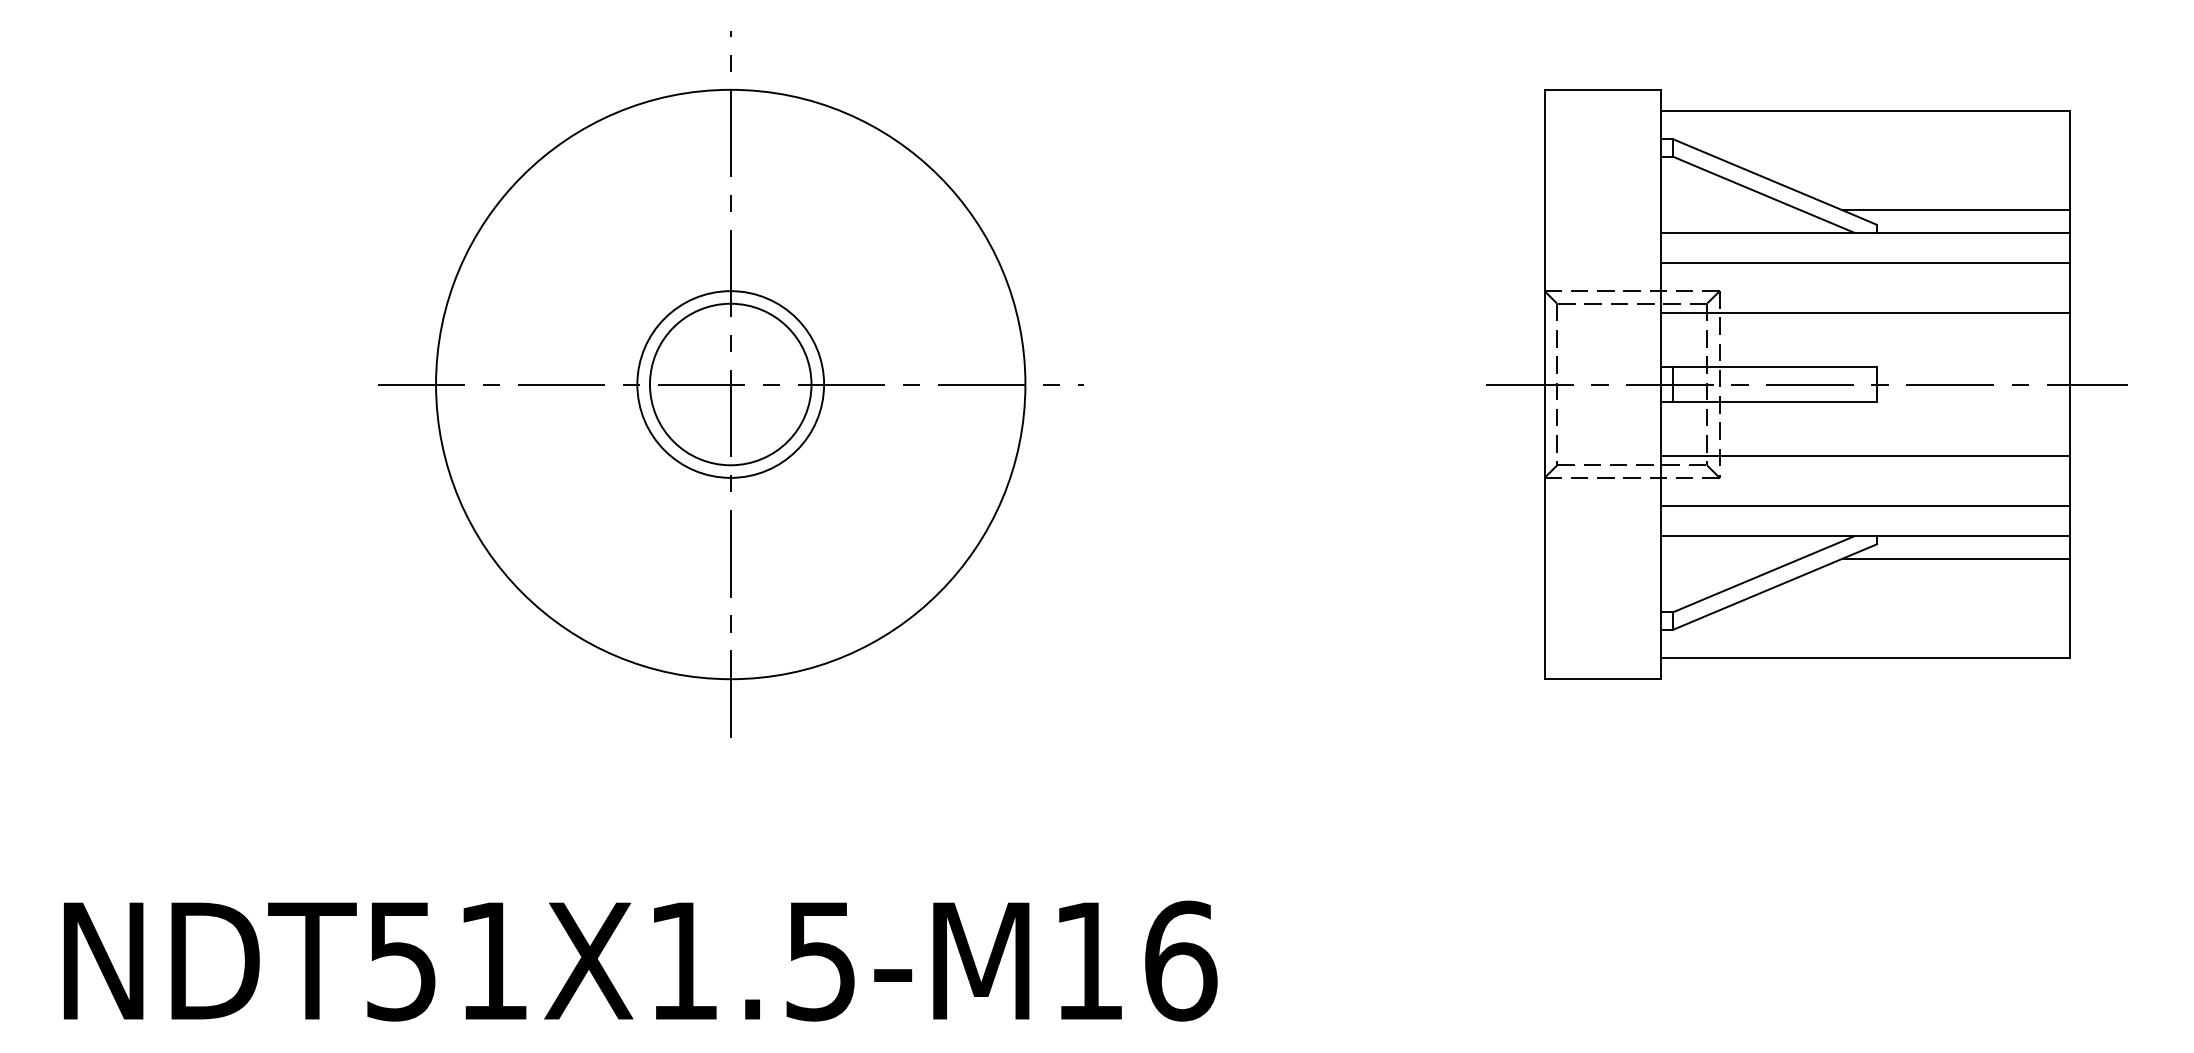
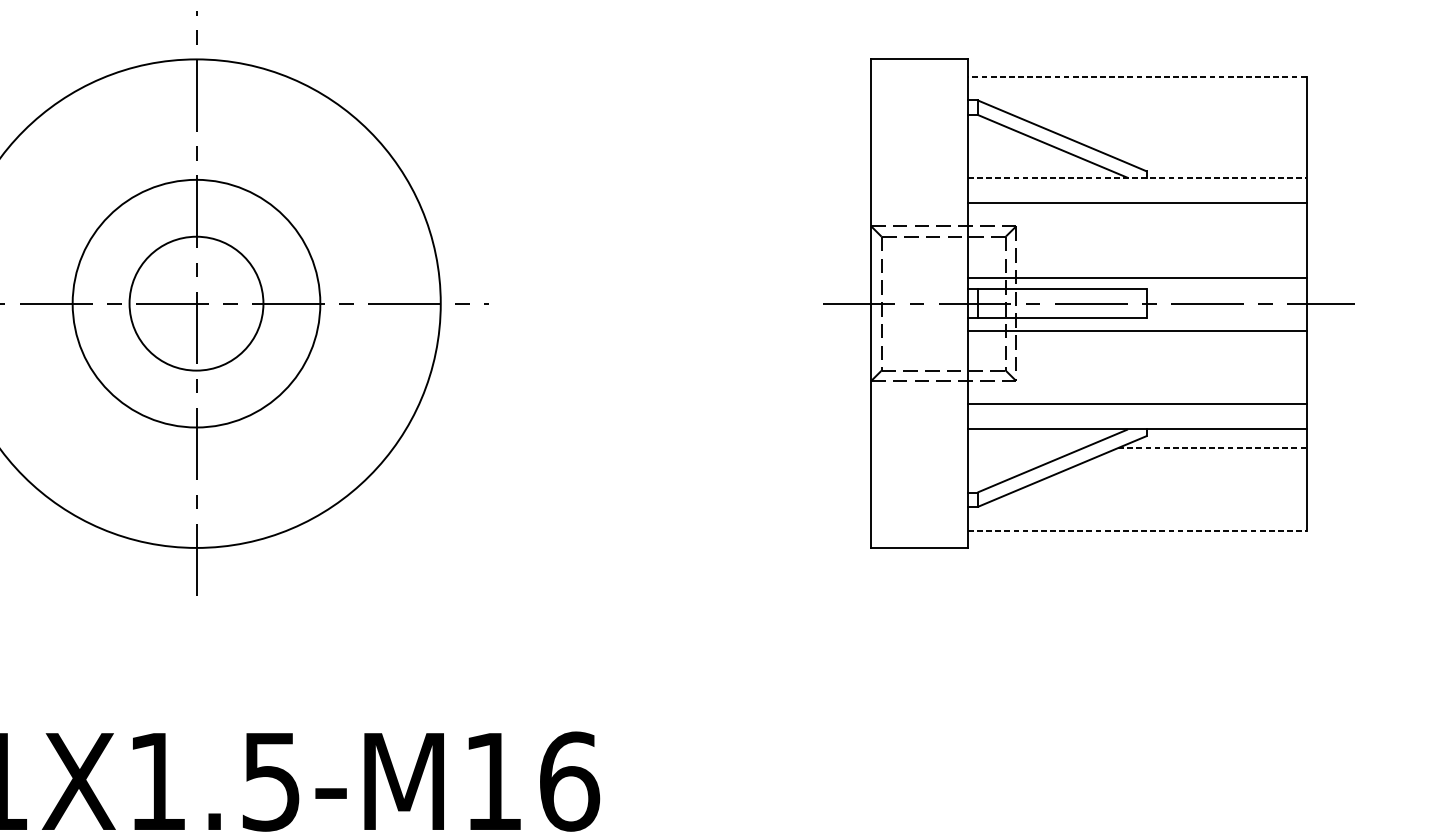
line: (1865, 110) -> (1137, 76), solid -> dashed
line: (1955, 210) -> (1211, 159), removed
line: (1866, 232) -> (1137, 177), solid -> dashed
line: (1865, 312) -> (1137, 277), moved
circle: (730, 384) -> (196, 303), size x1.6
line: (1865, 456) -> (1137, 331), moved
line: (1956, 558) -> (1212, 447), solid -> dashed
line: (1866, 658) -> (1137, 530), solid -> dashed

